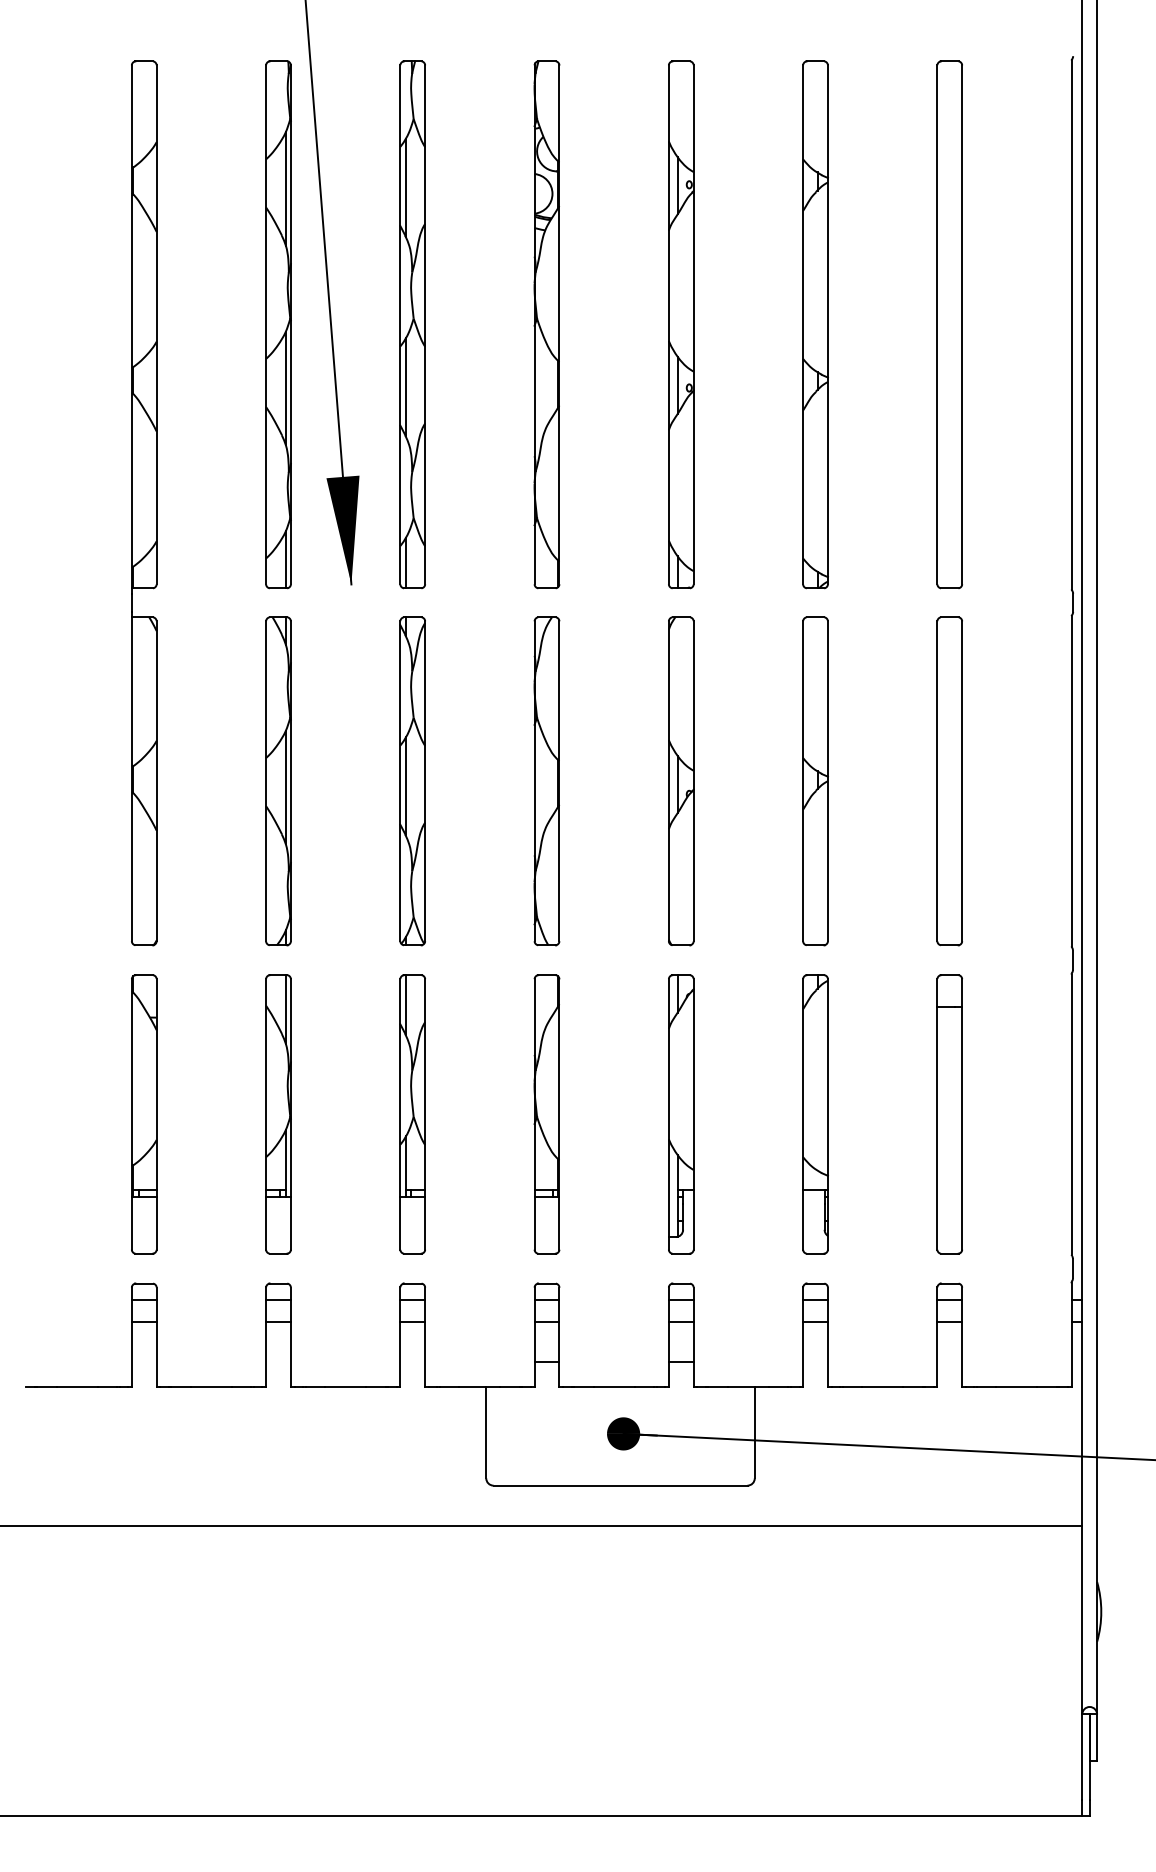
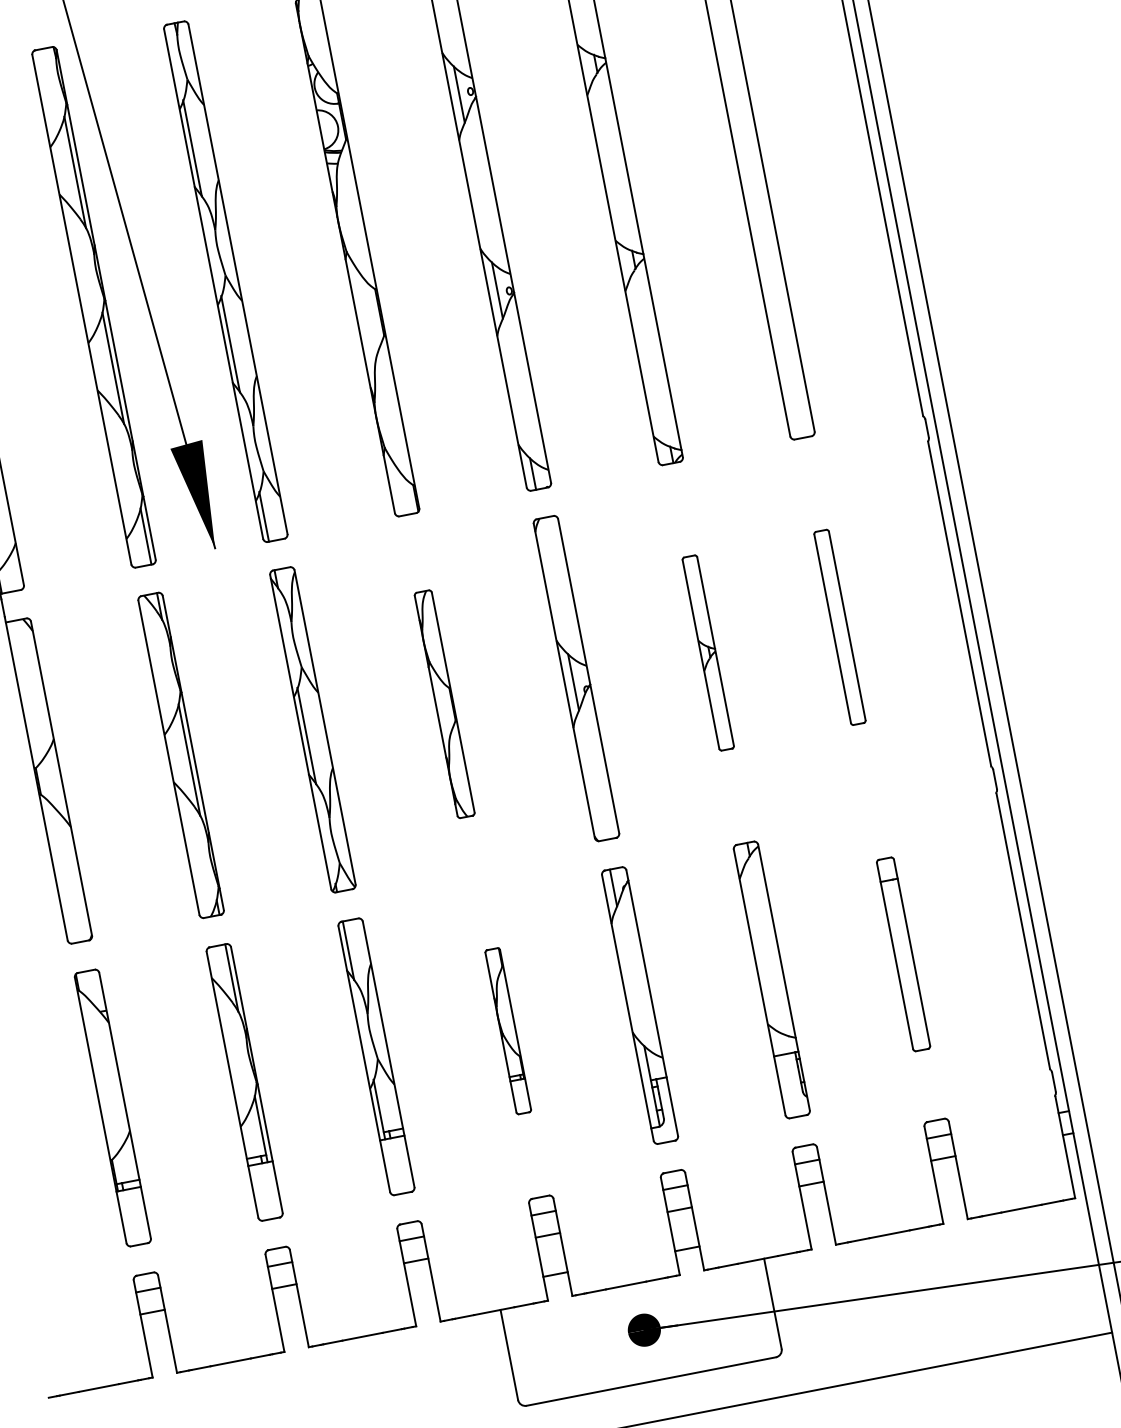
part: (546, 781) -> (444, 704), size x0.7
part: (815, 781) -> (708, 653), size x0.6
part: (949, 781) -> (839, 627), size x0.6
part: (546, 1114) -> (507, 1031), size x0.6
part: (949, 1114) -> (903, 954), size x0.7

